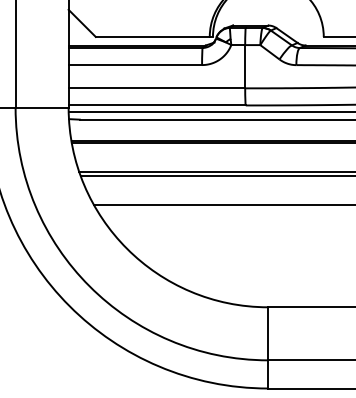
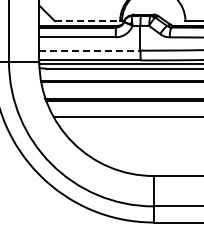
line: (152, 37) -> (87, 21), solid -> dashed
line: (156, 88) -> (89, 50), solid -> dashed

